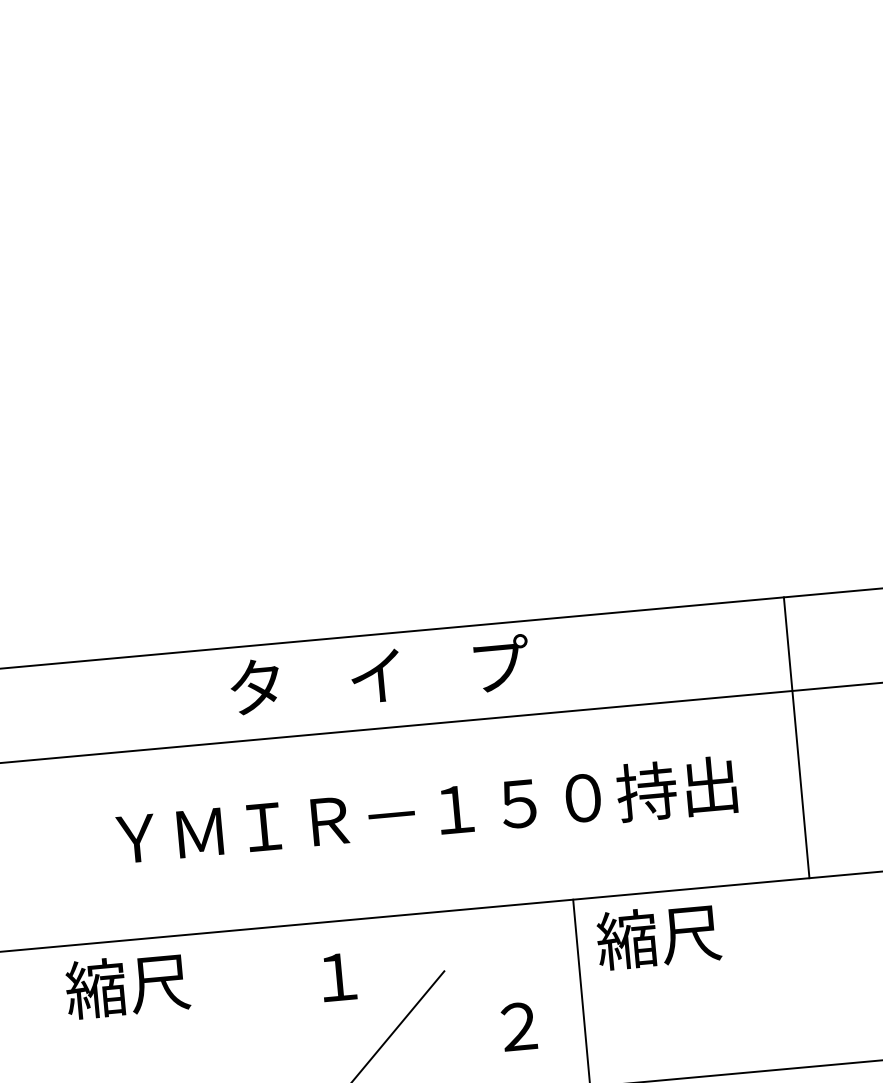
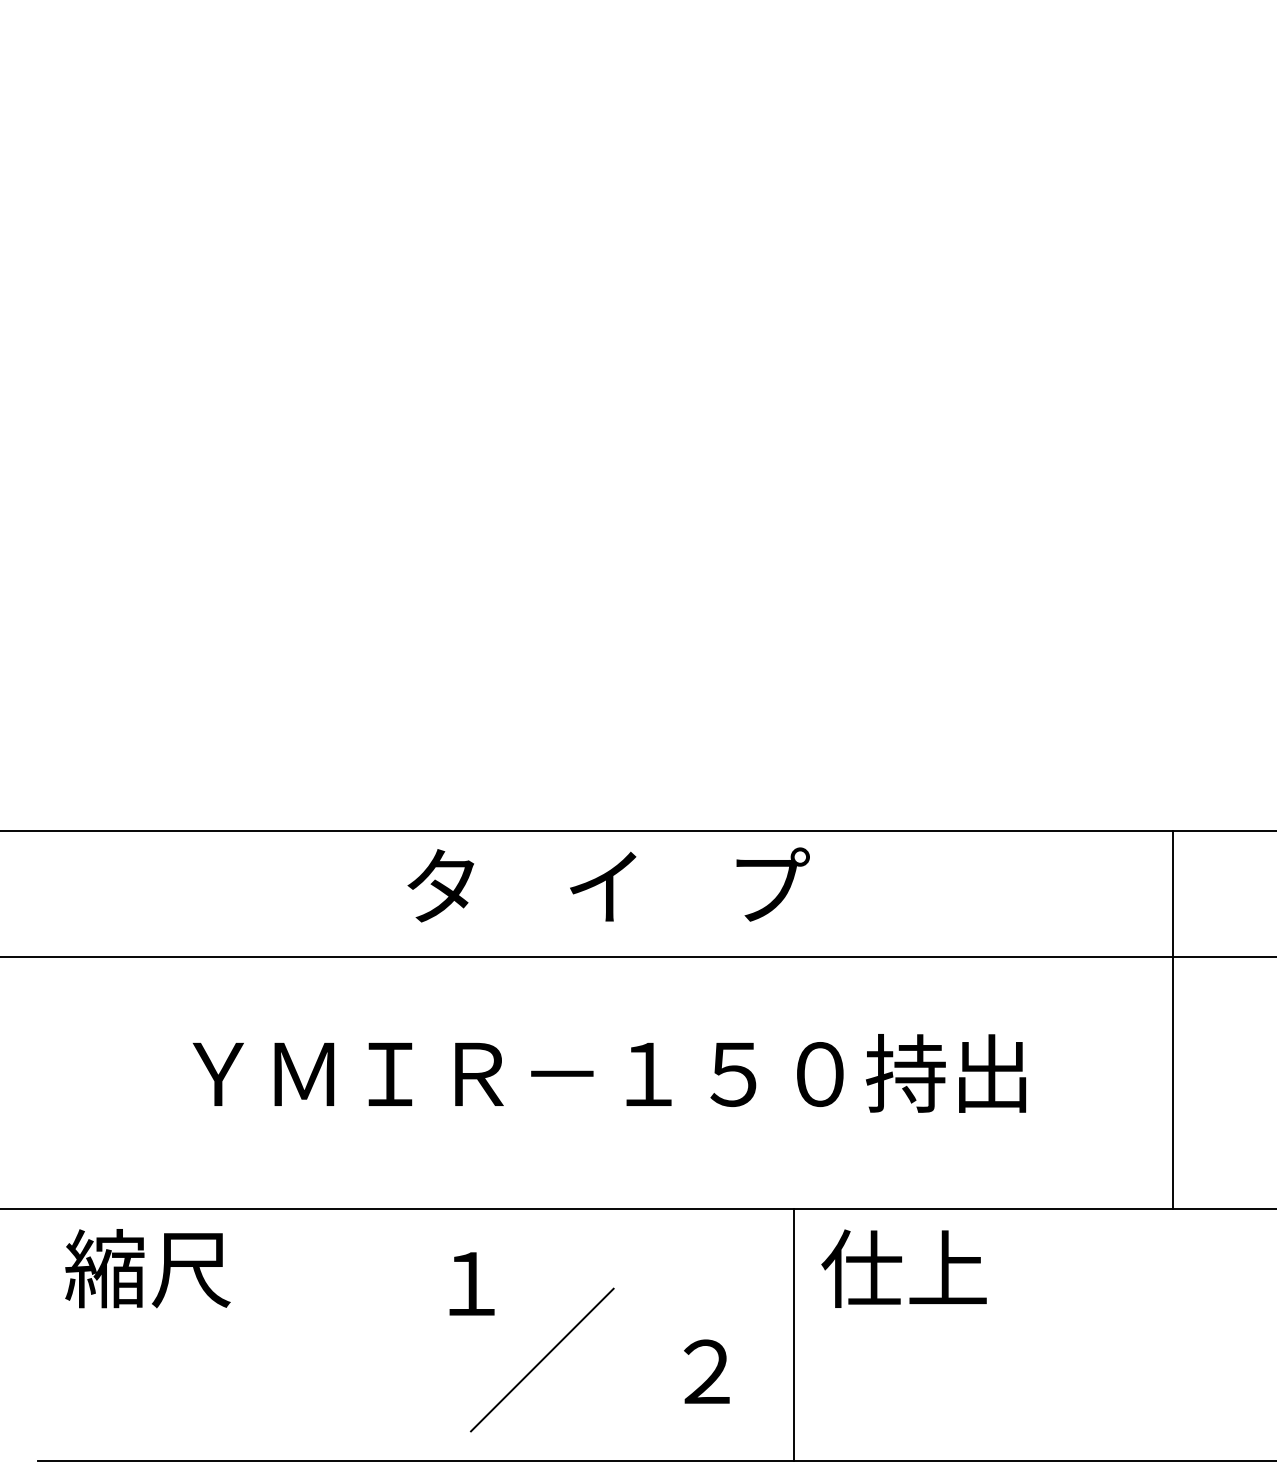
text: (379, 674) -> (608, 884), moved
line: (796, 737) -> (1172, 1019), moved
text: (658, 936) -> (904, 1268), 縮尺 -> 仕上
text: (127, 985) -> (147, 1268), moved

